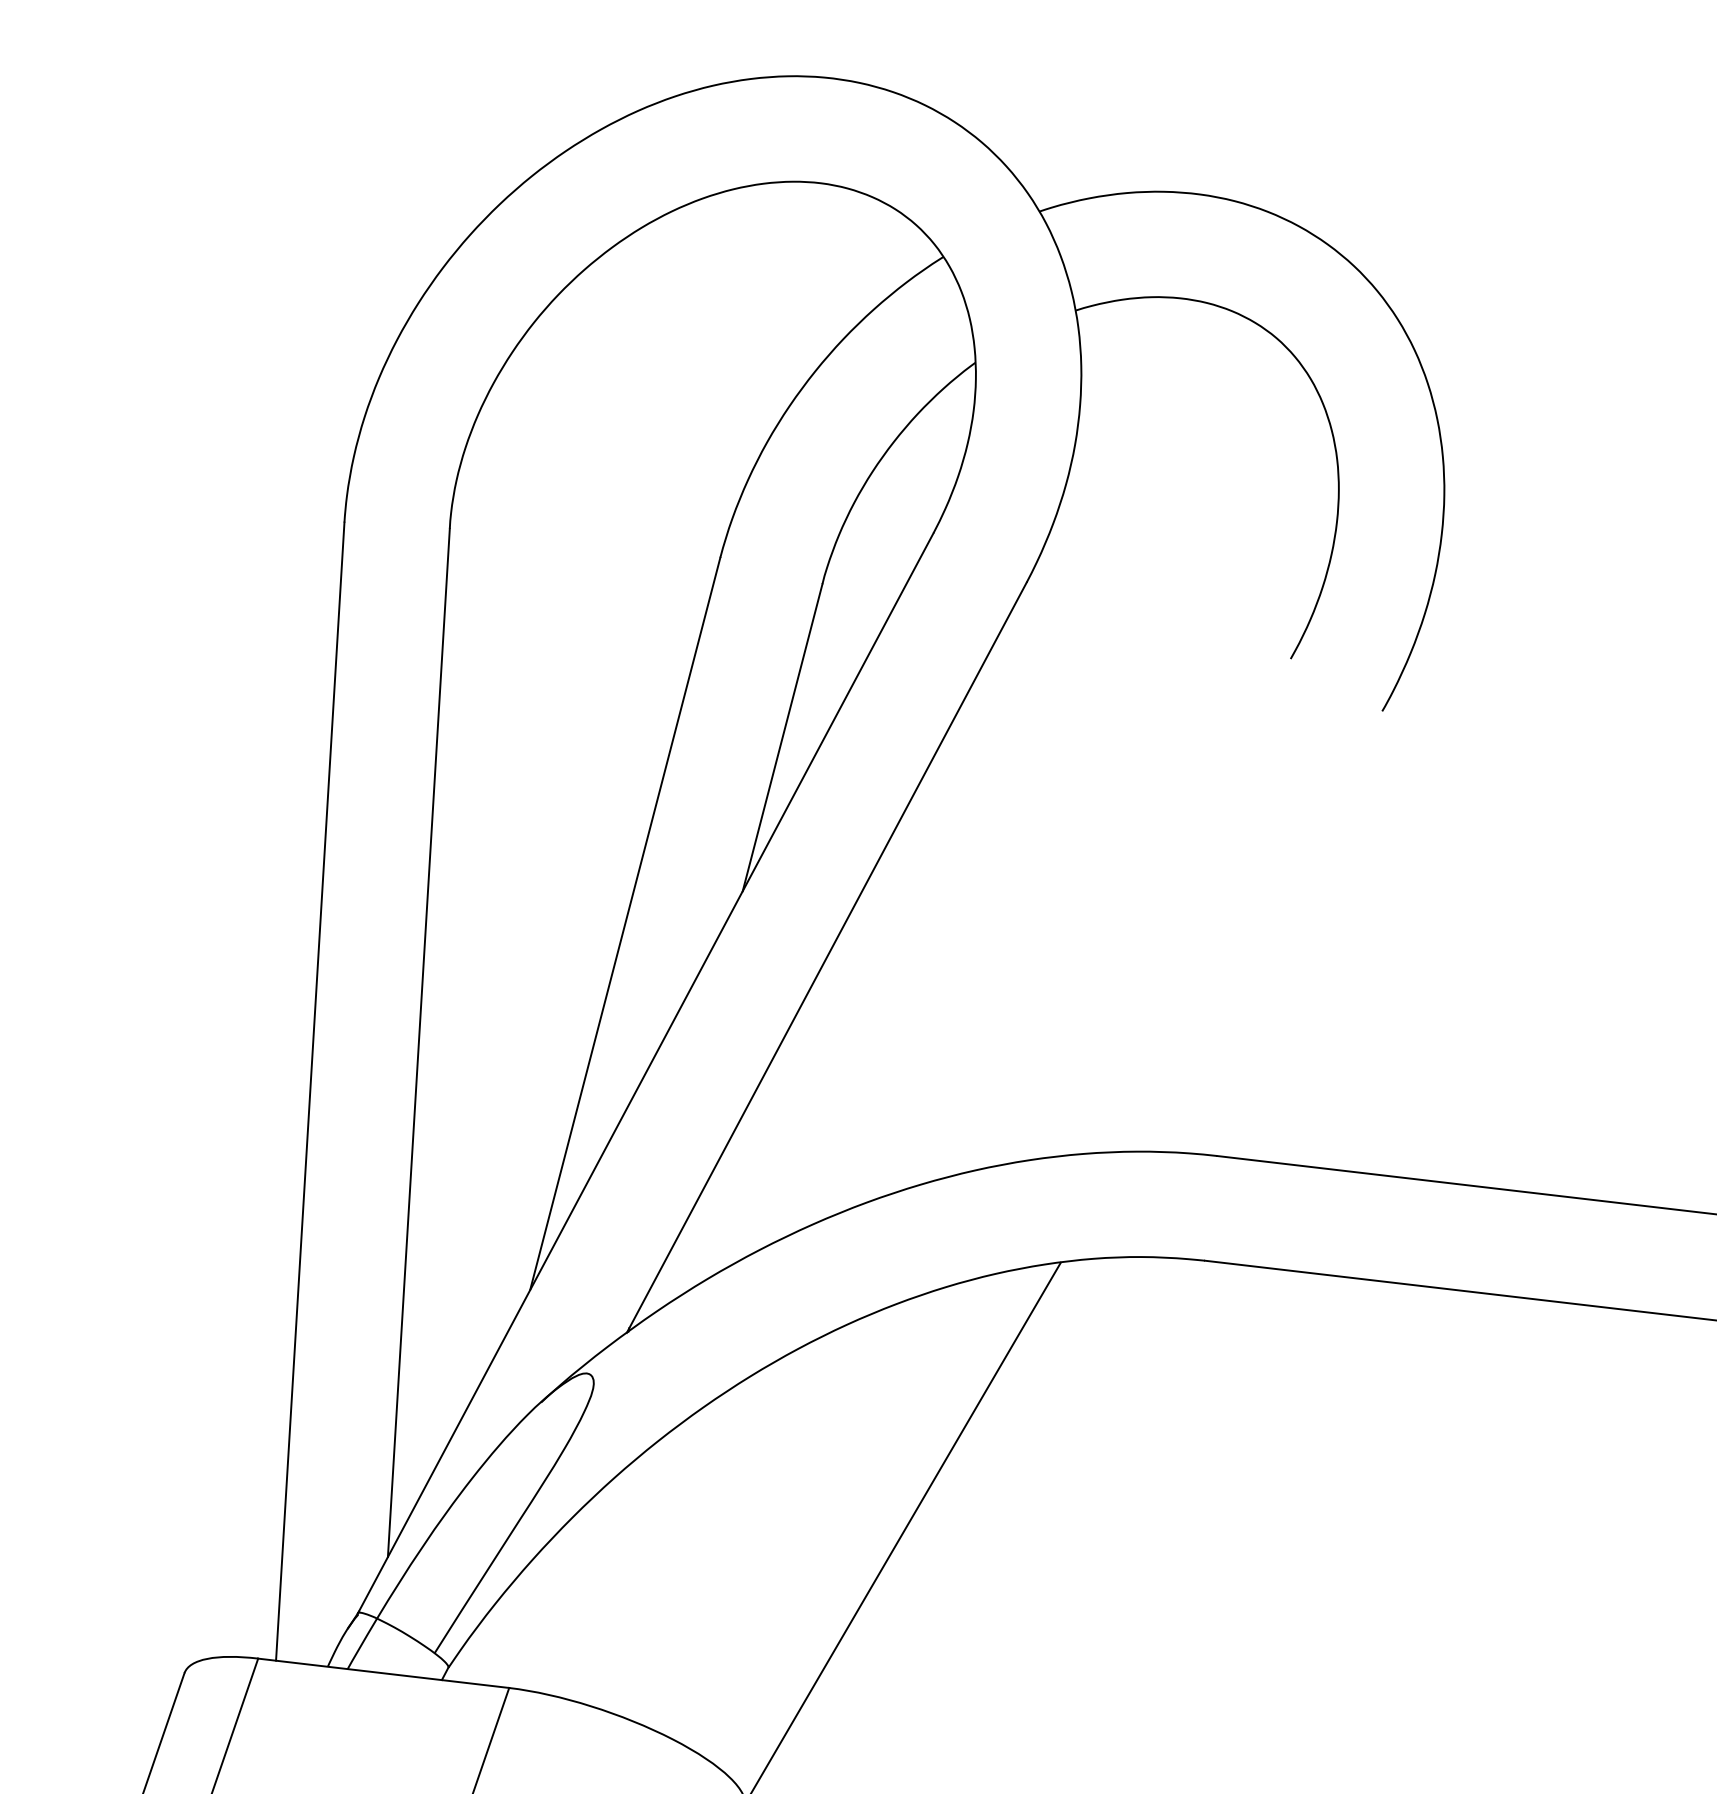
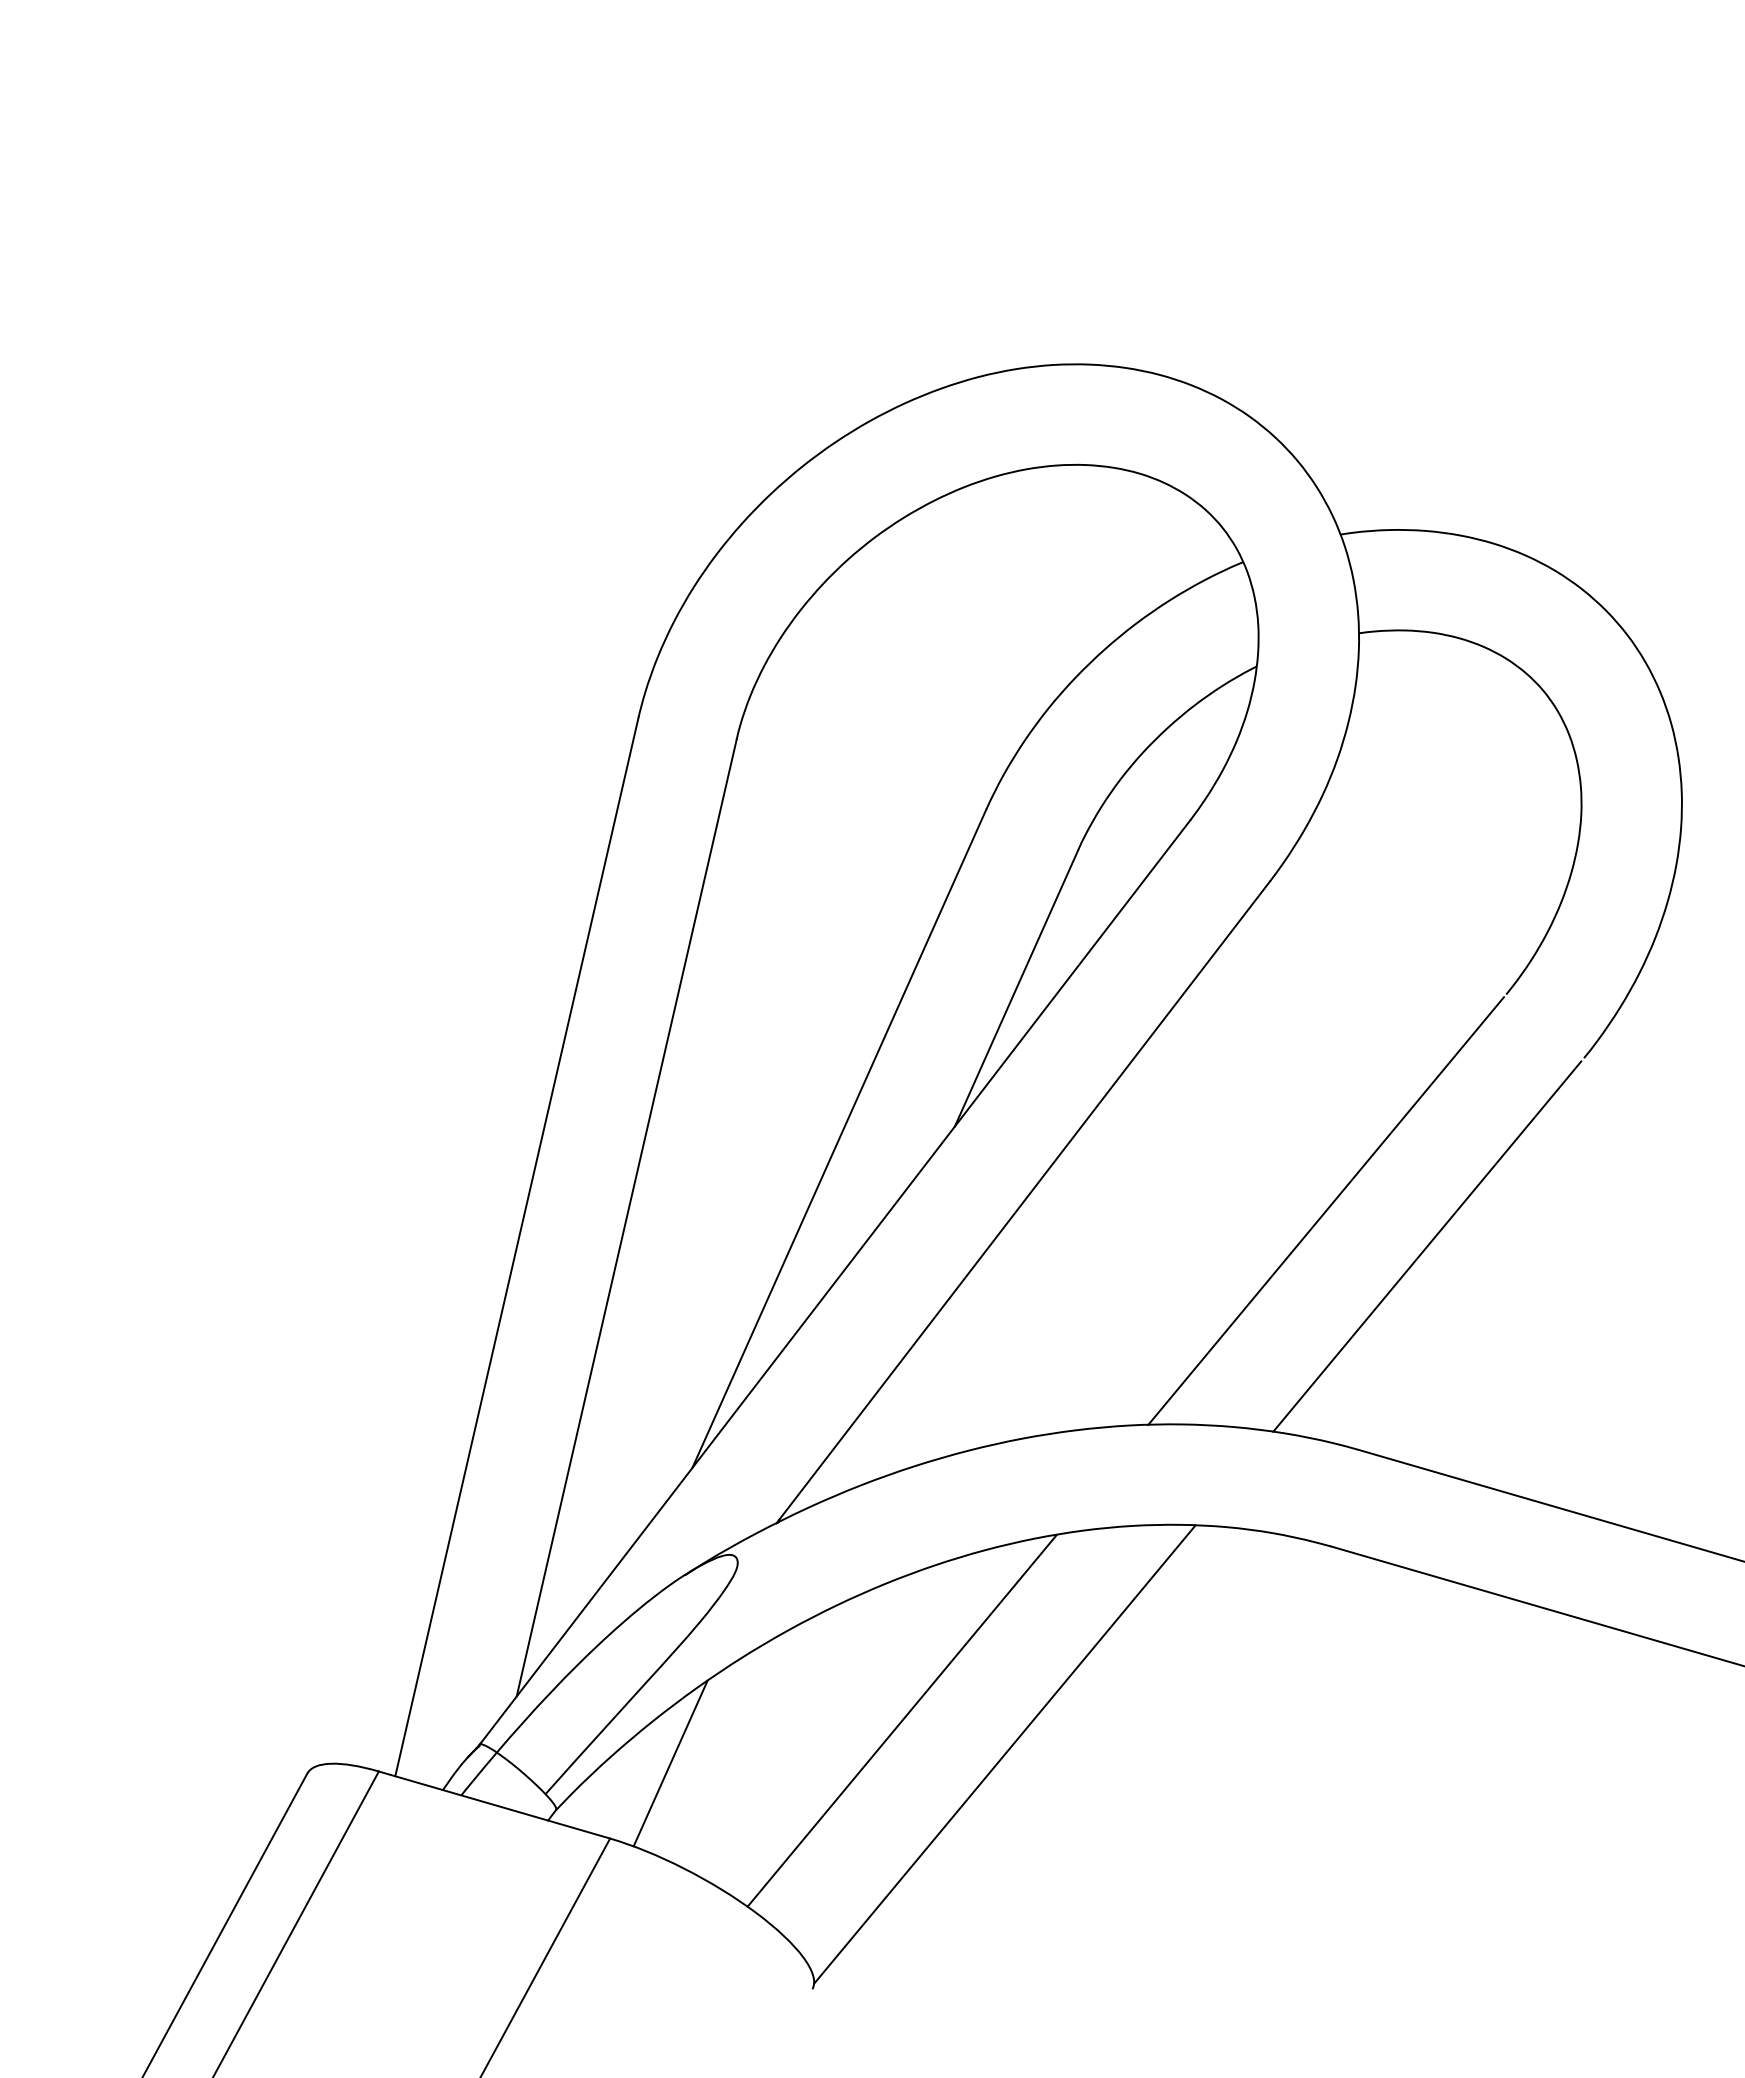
line: (1142, 914) -> (1326, 1211), added
line: (1252, 933) -> (1427, 1246), added
line: (790, 1515) -> (901, 1720), added
line: (558, 1599) -> (670, 1763), added

